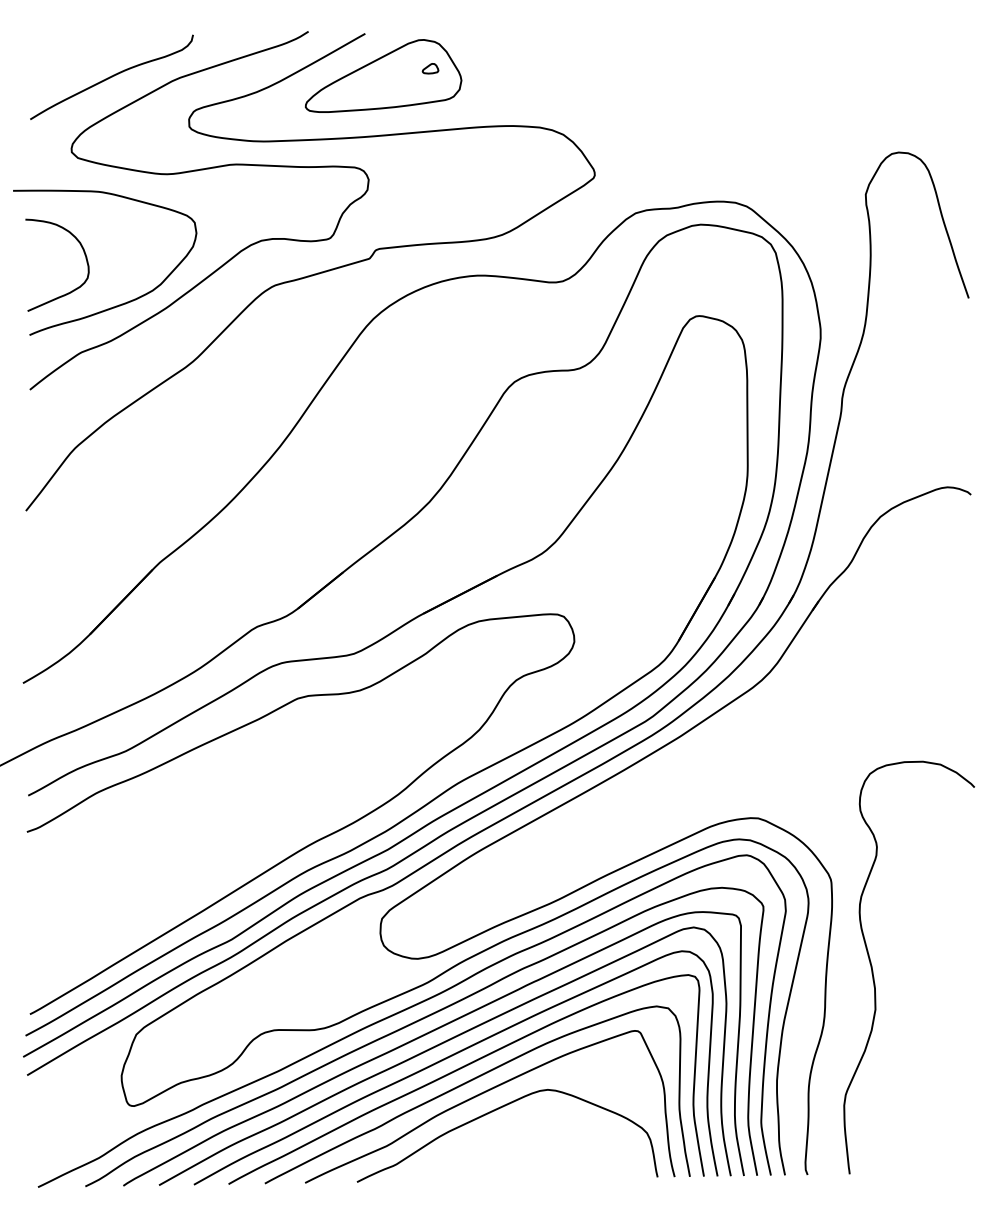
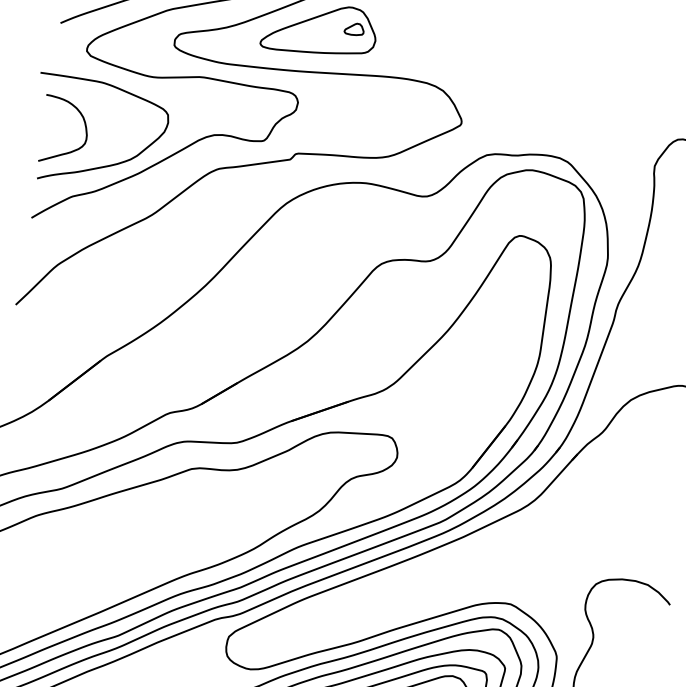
part: (430, 68) -> (354, 28), size x1.67

